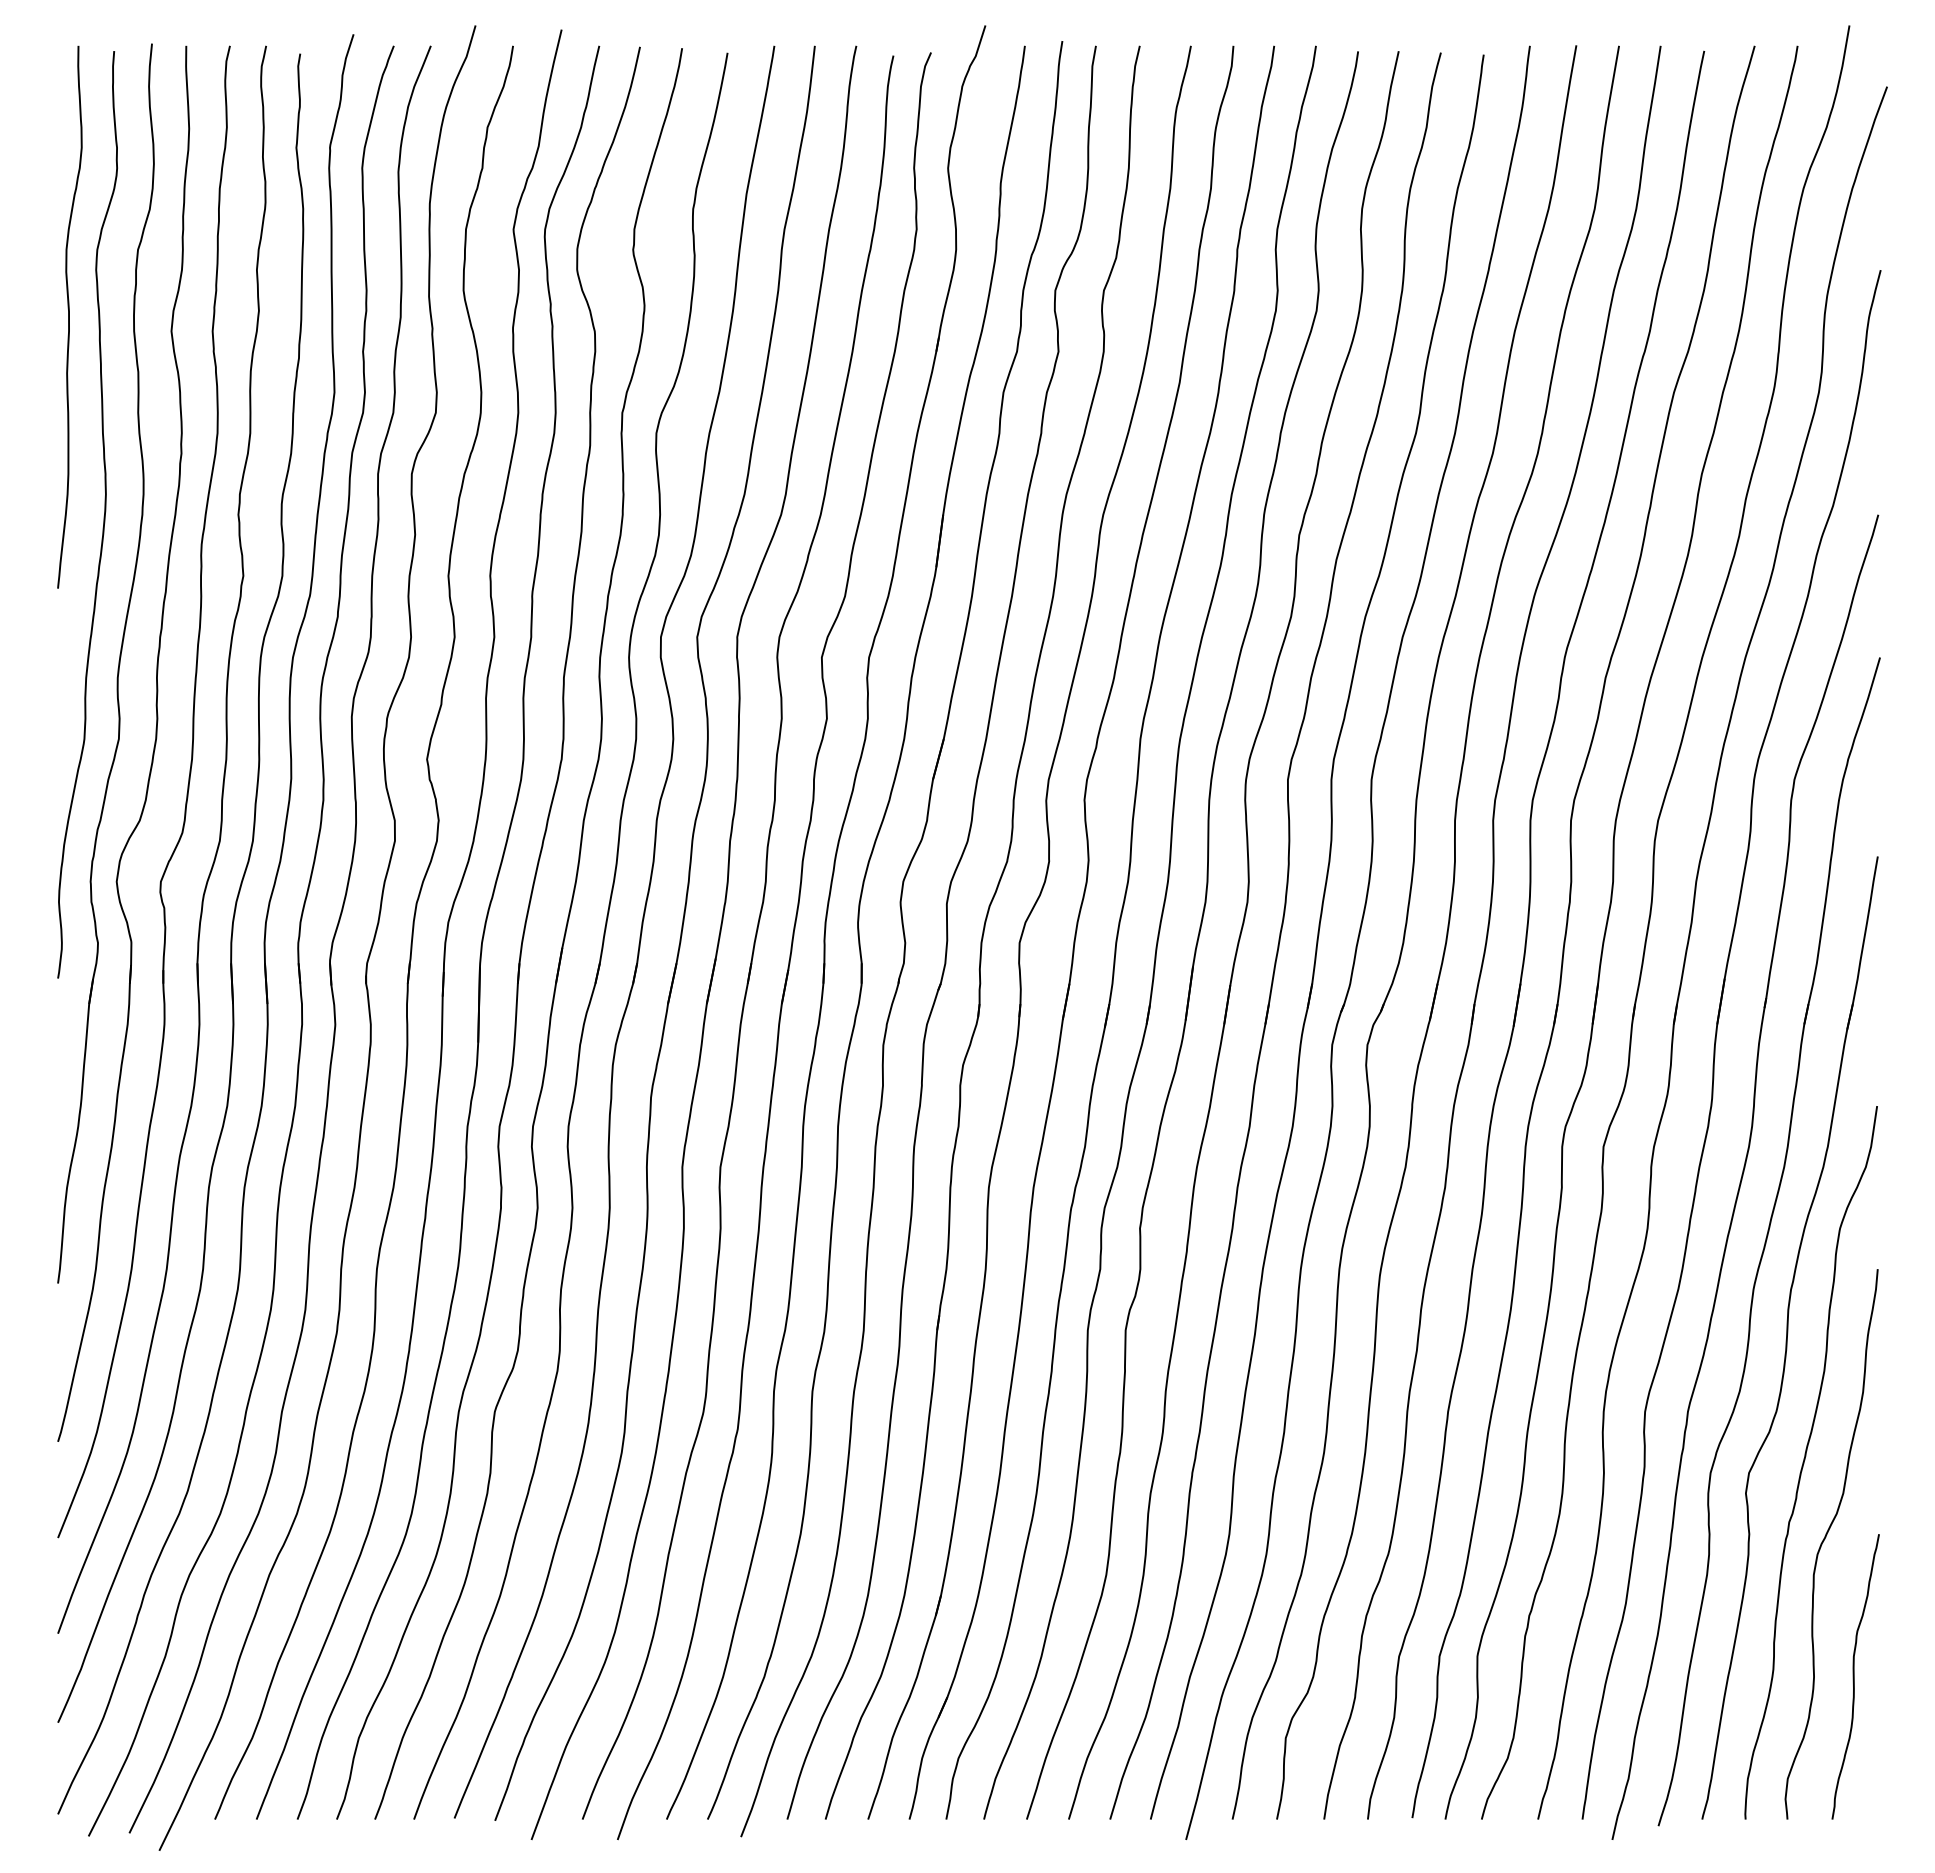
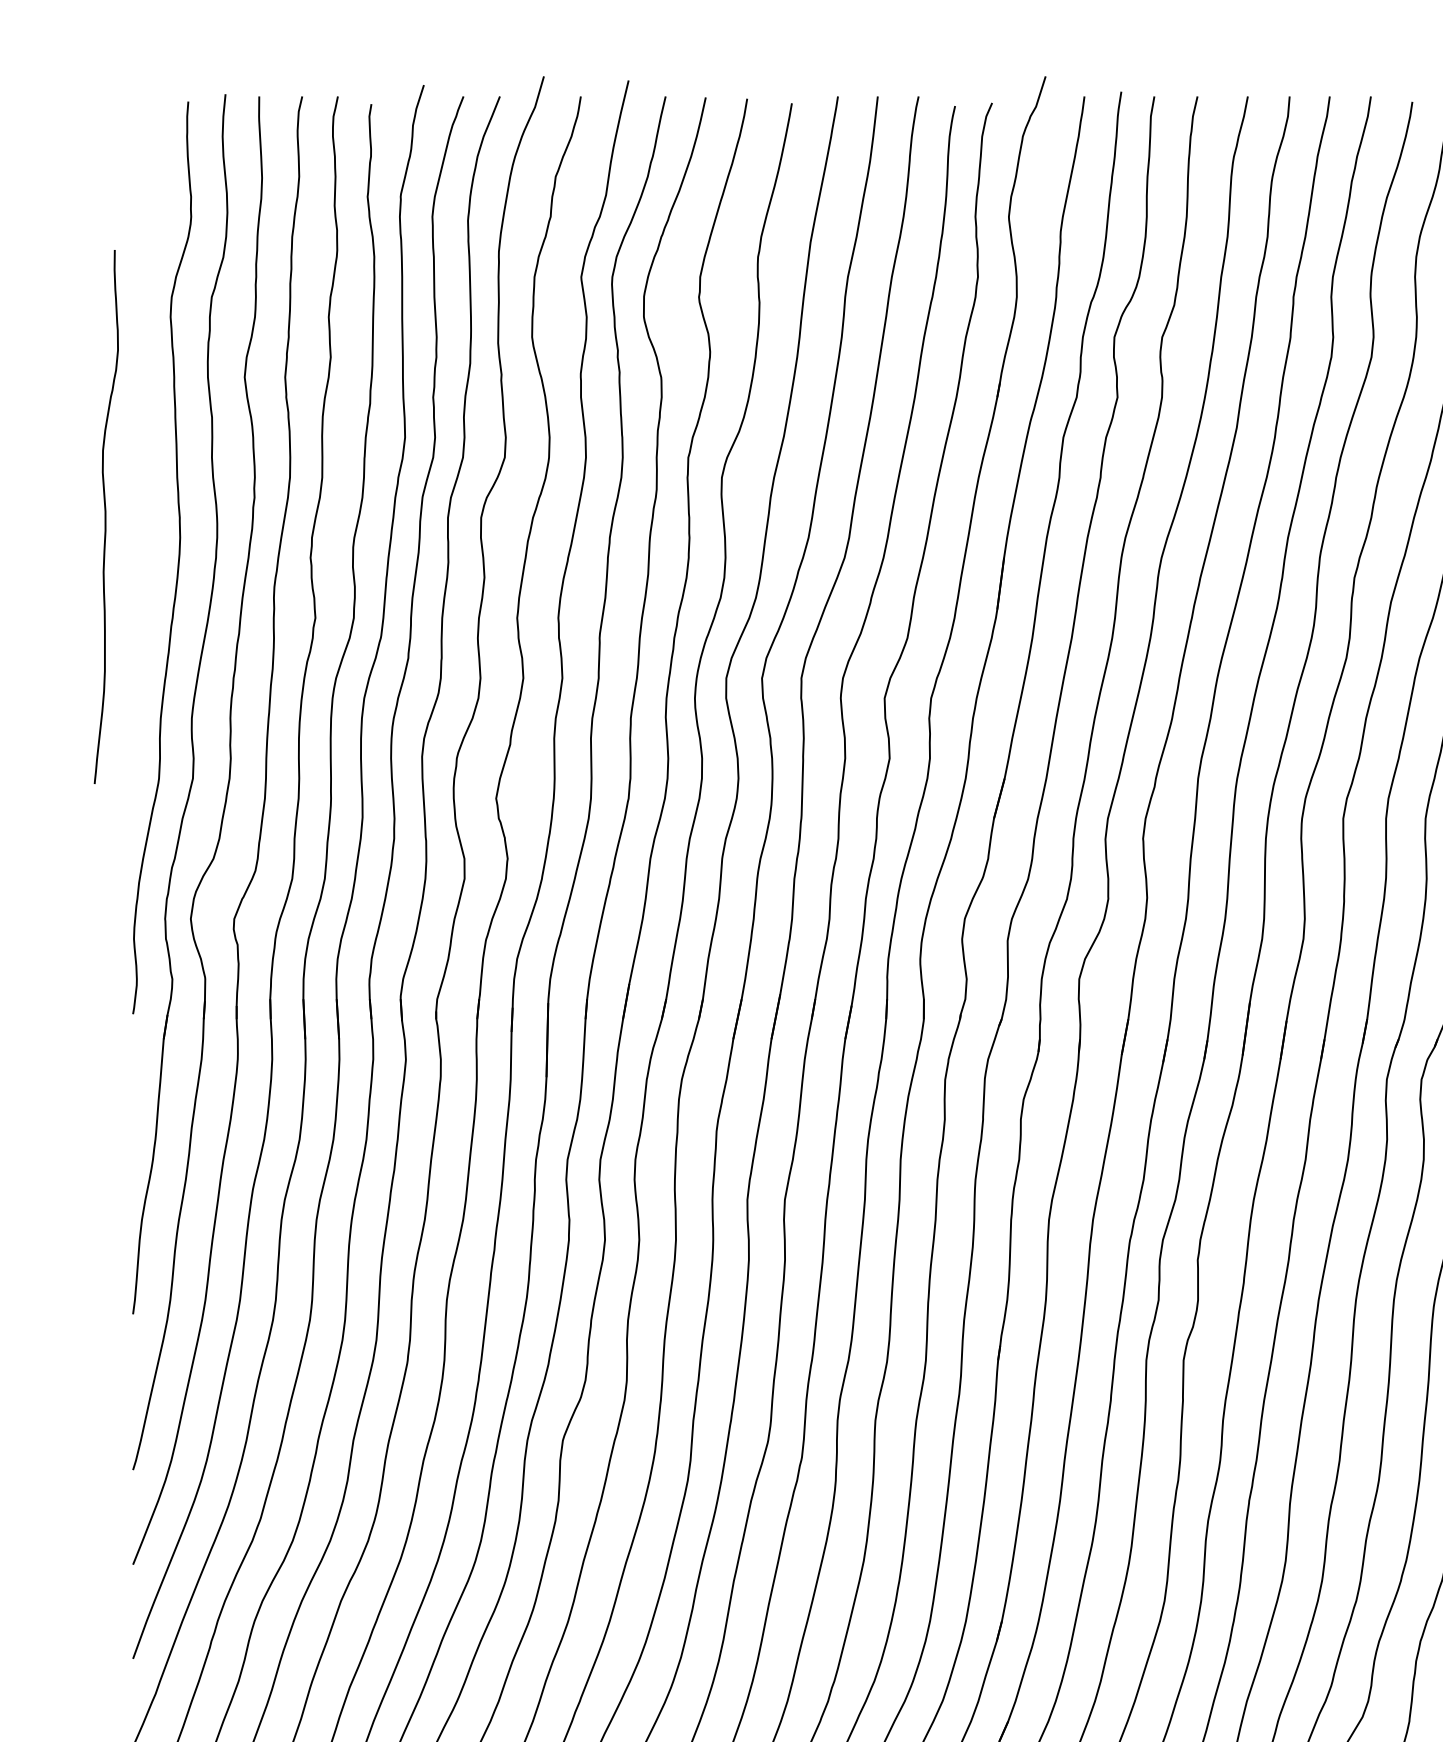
curve: (69, 316) -> (105, 516), moved

